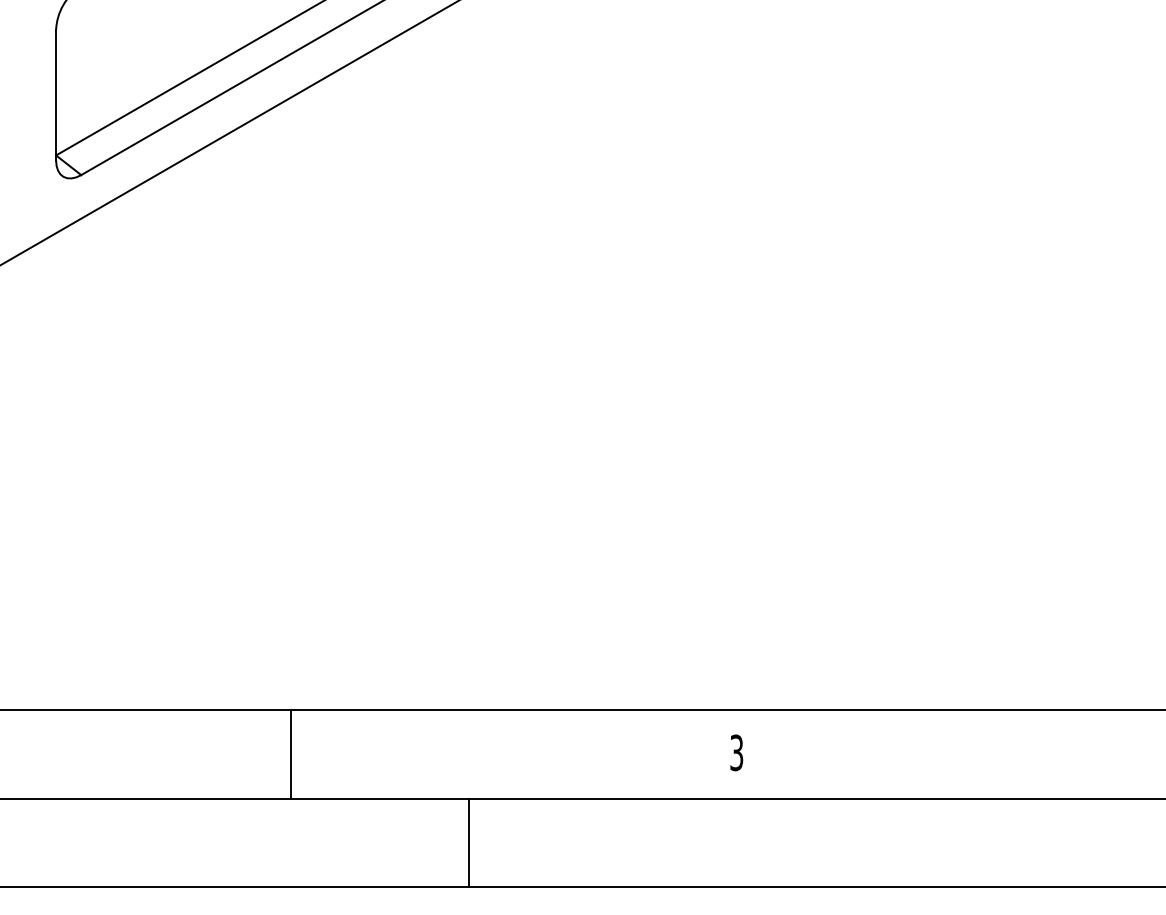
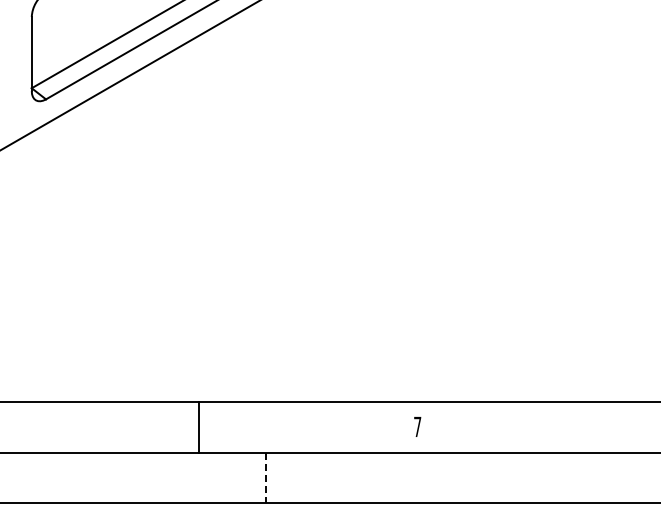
text: (736, 752) -> (417, 426), 3 -> 7
line: (291, 753) -> (199, 427), moved
line: (468, 843) -> (265, 478), solid -> dashed

